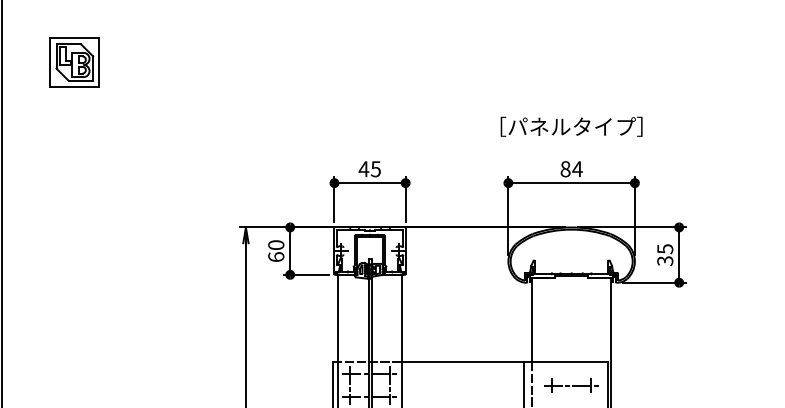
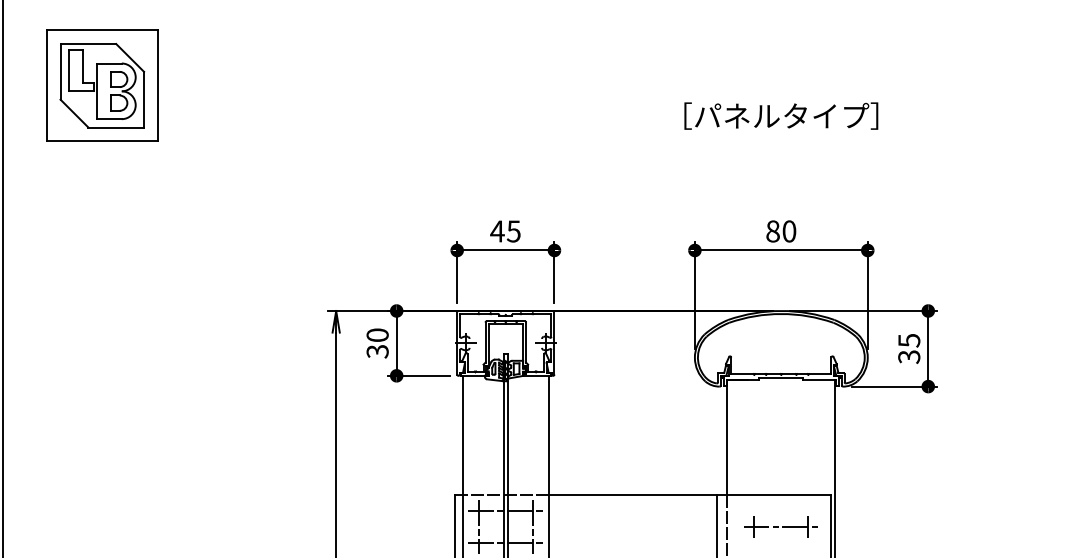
part: (74, 62) -> (101, 85), size x1.67
text: (571, 126) -> (781, 115), moved
text: (577, 169) -> (789, 231), 84 -> 80
text: (276, 257) -> (377, 352), 60 -> 30

